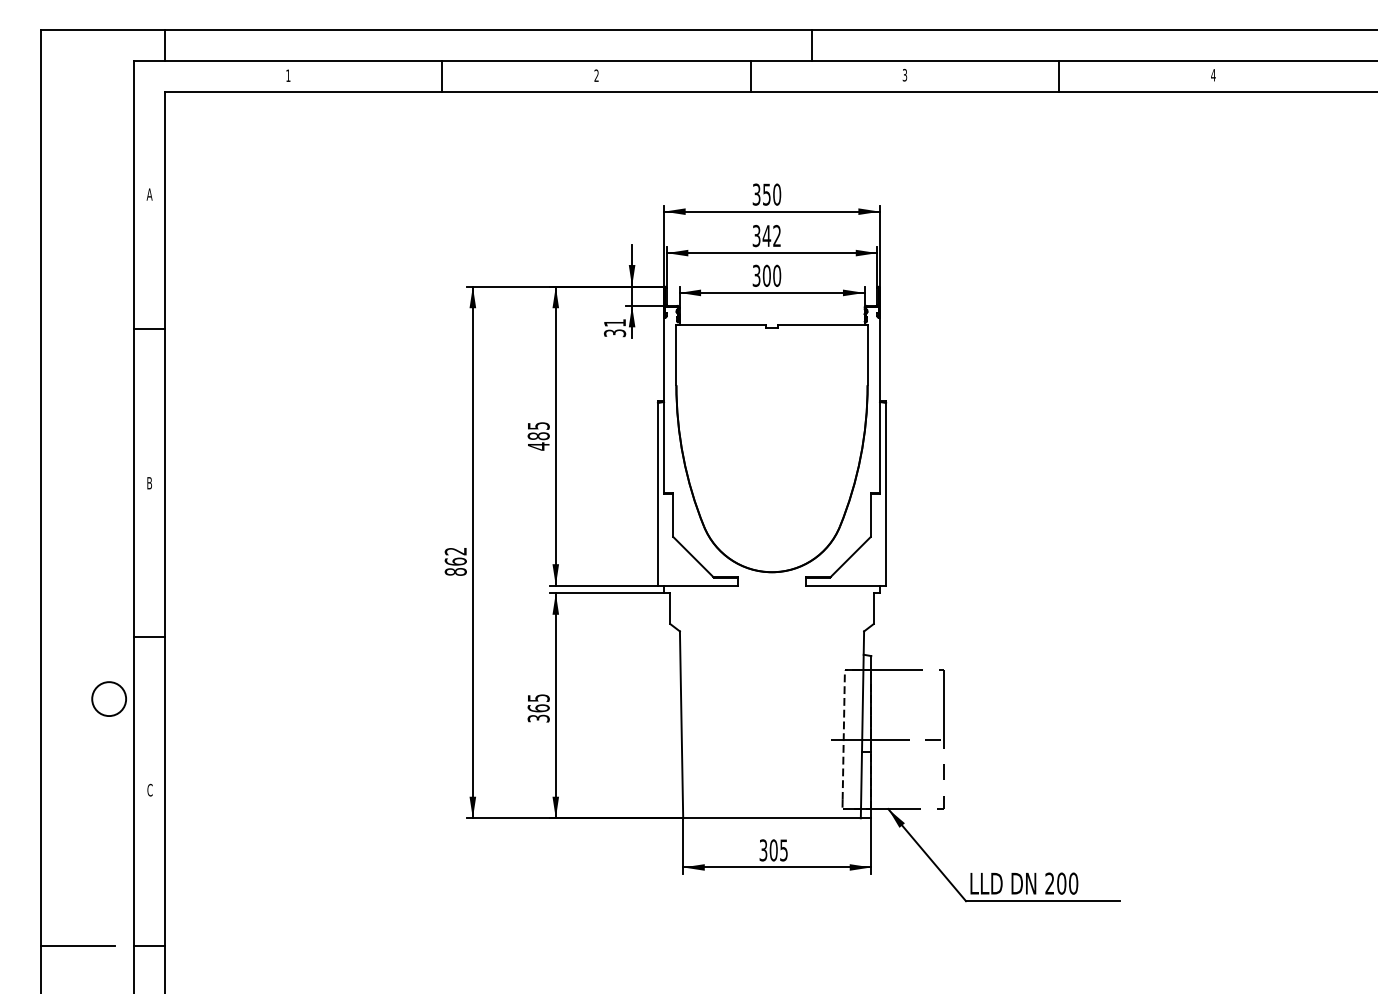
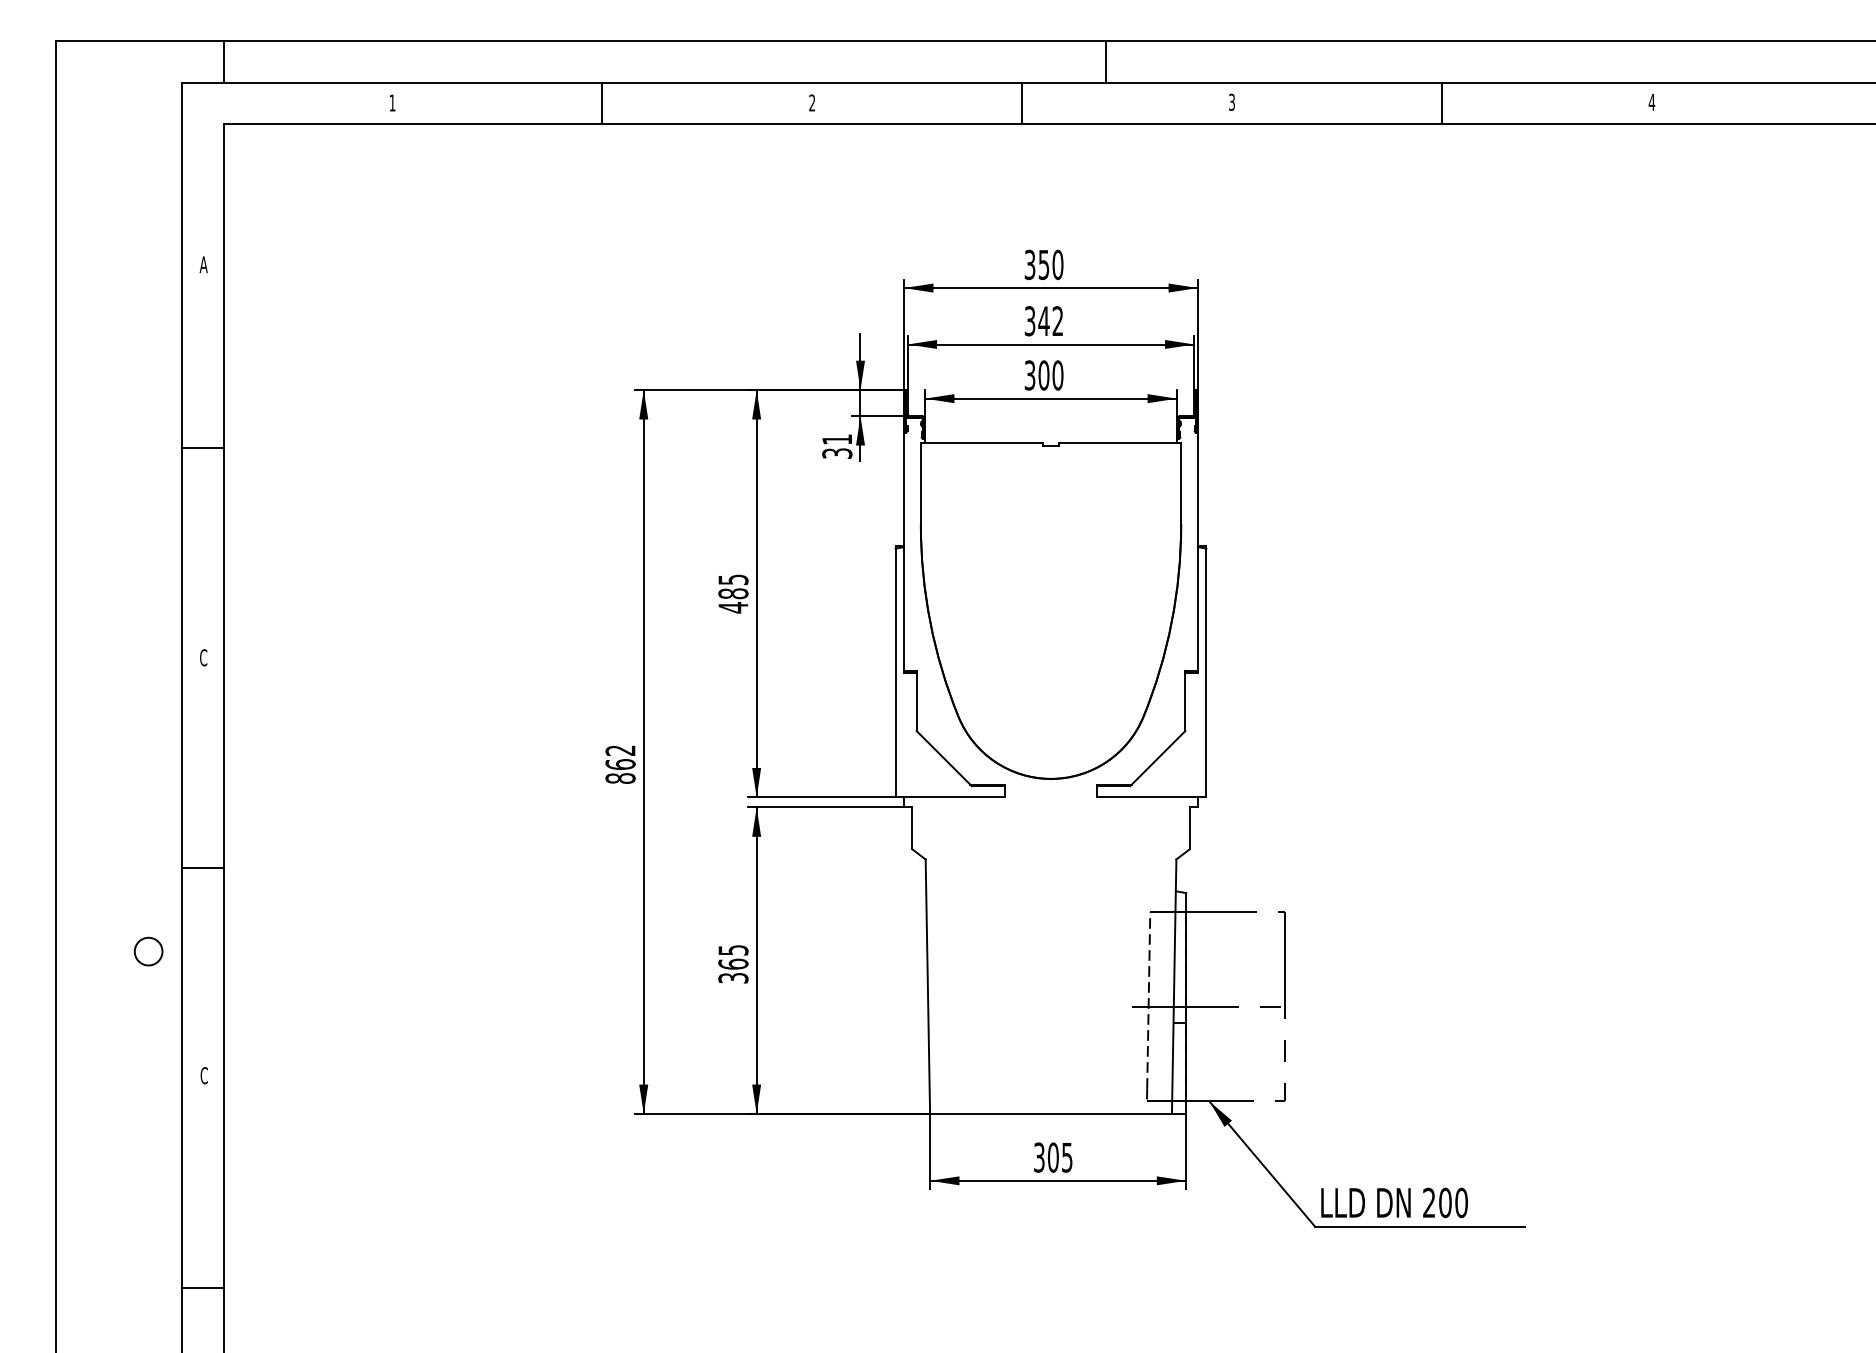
text: (149, 483) -> (203, 658), B -> C
circle: (109, 699) -> (149, 952), size x0.6
line: (78, 945) -> (106, 1287), removed

